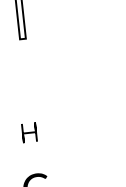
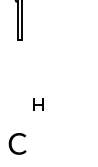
curve: (29, 132) -> (38, 104), moved

